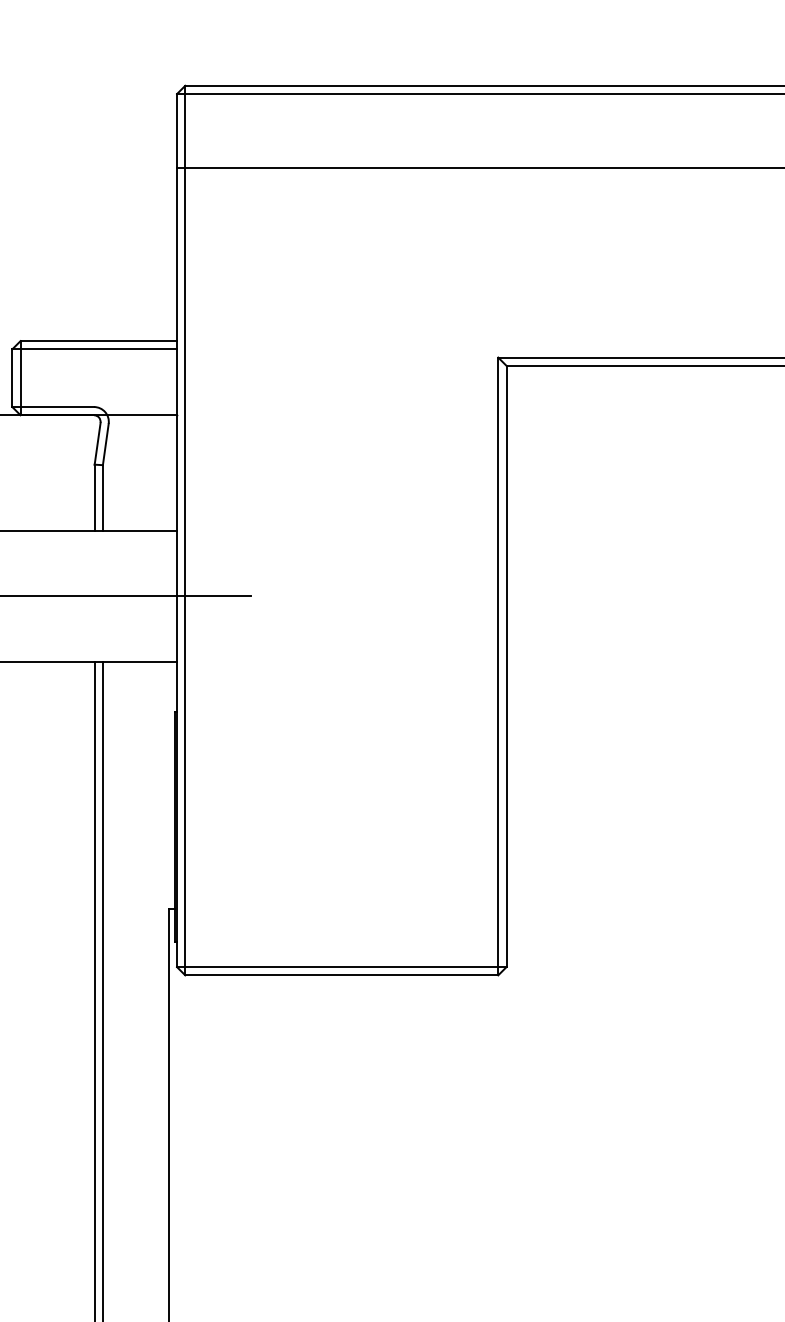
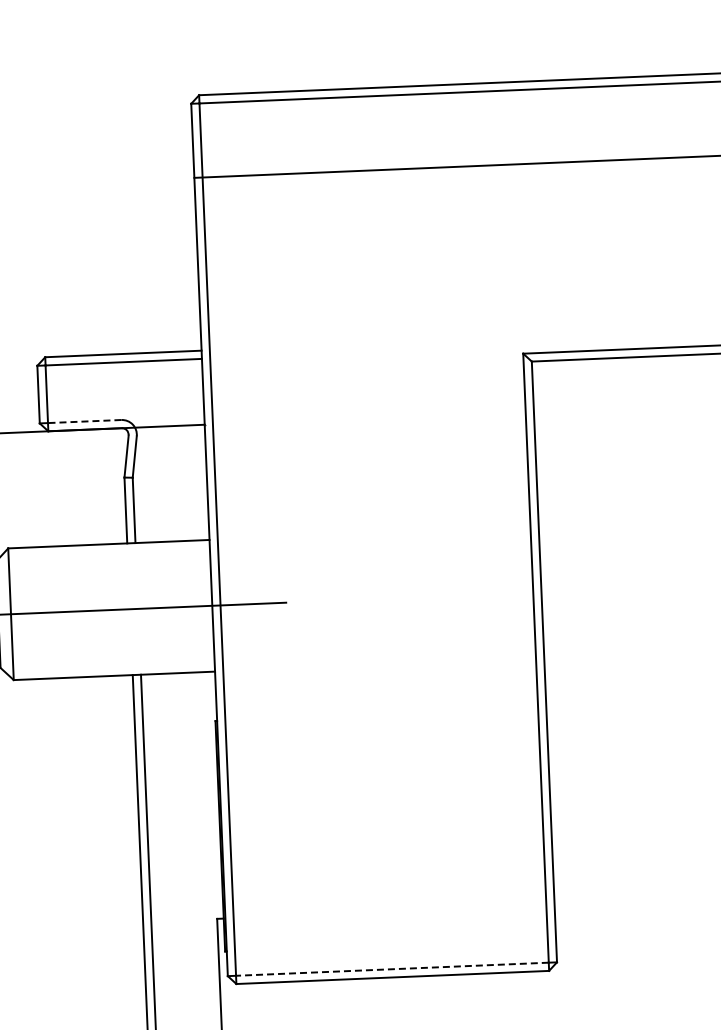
line: (57, 407) -> (84, 422), solid -> dashed
line: (341, 967) -> (392, 969), solid -> dashed

